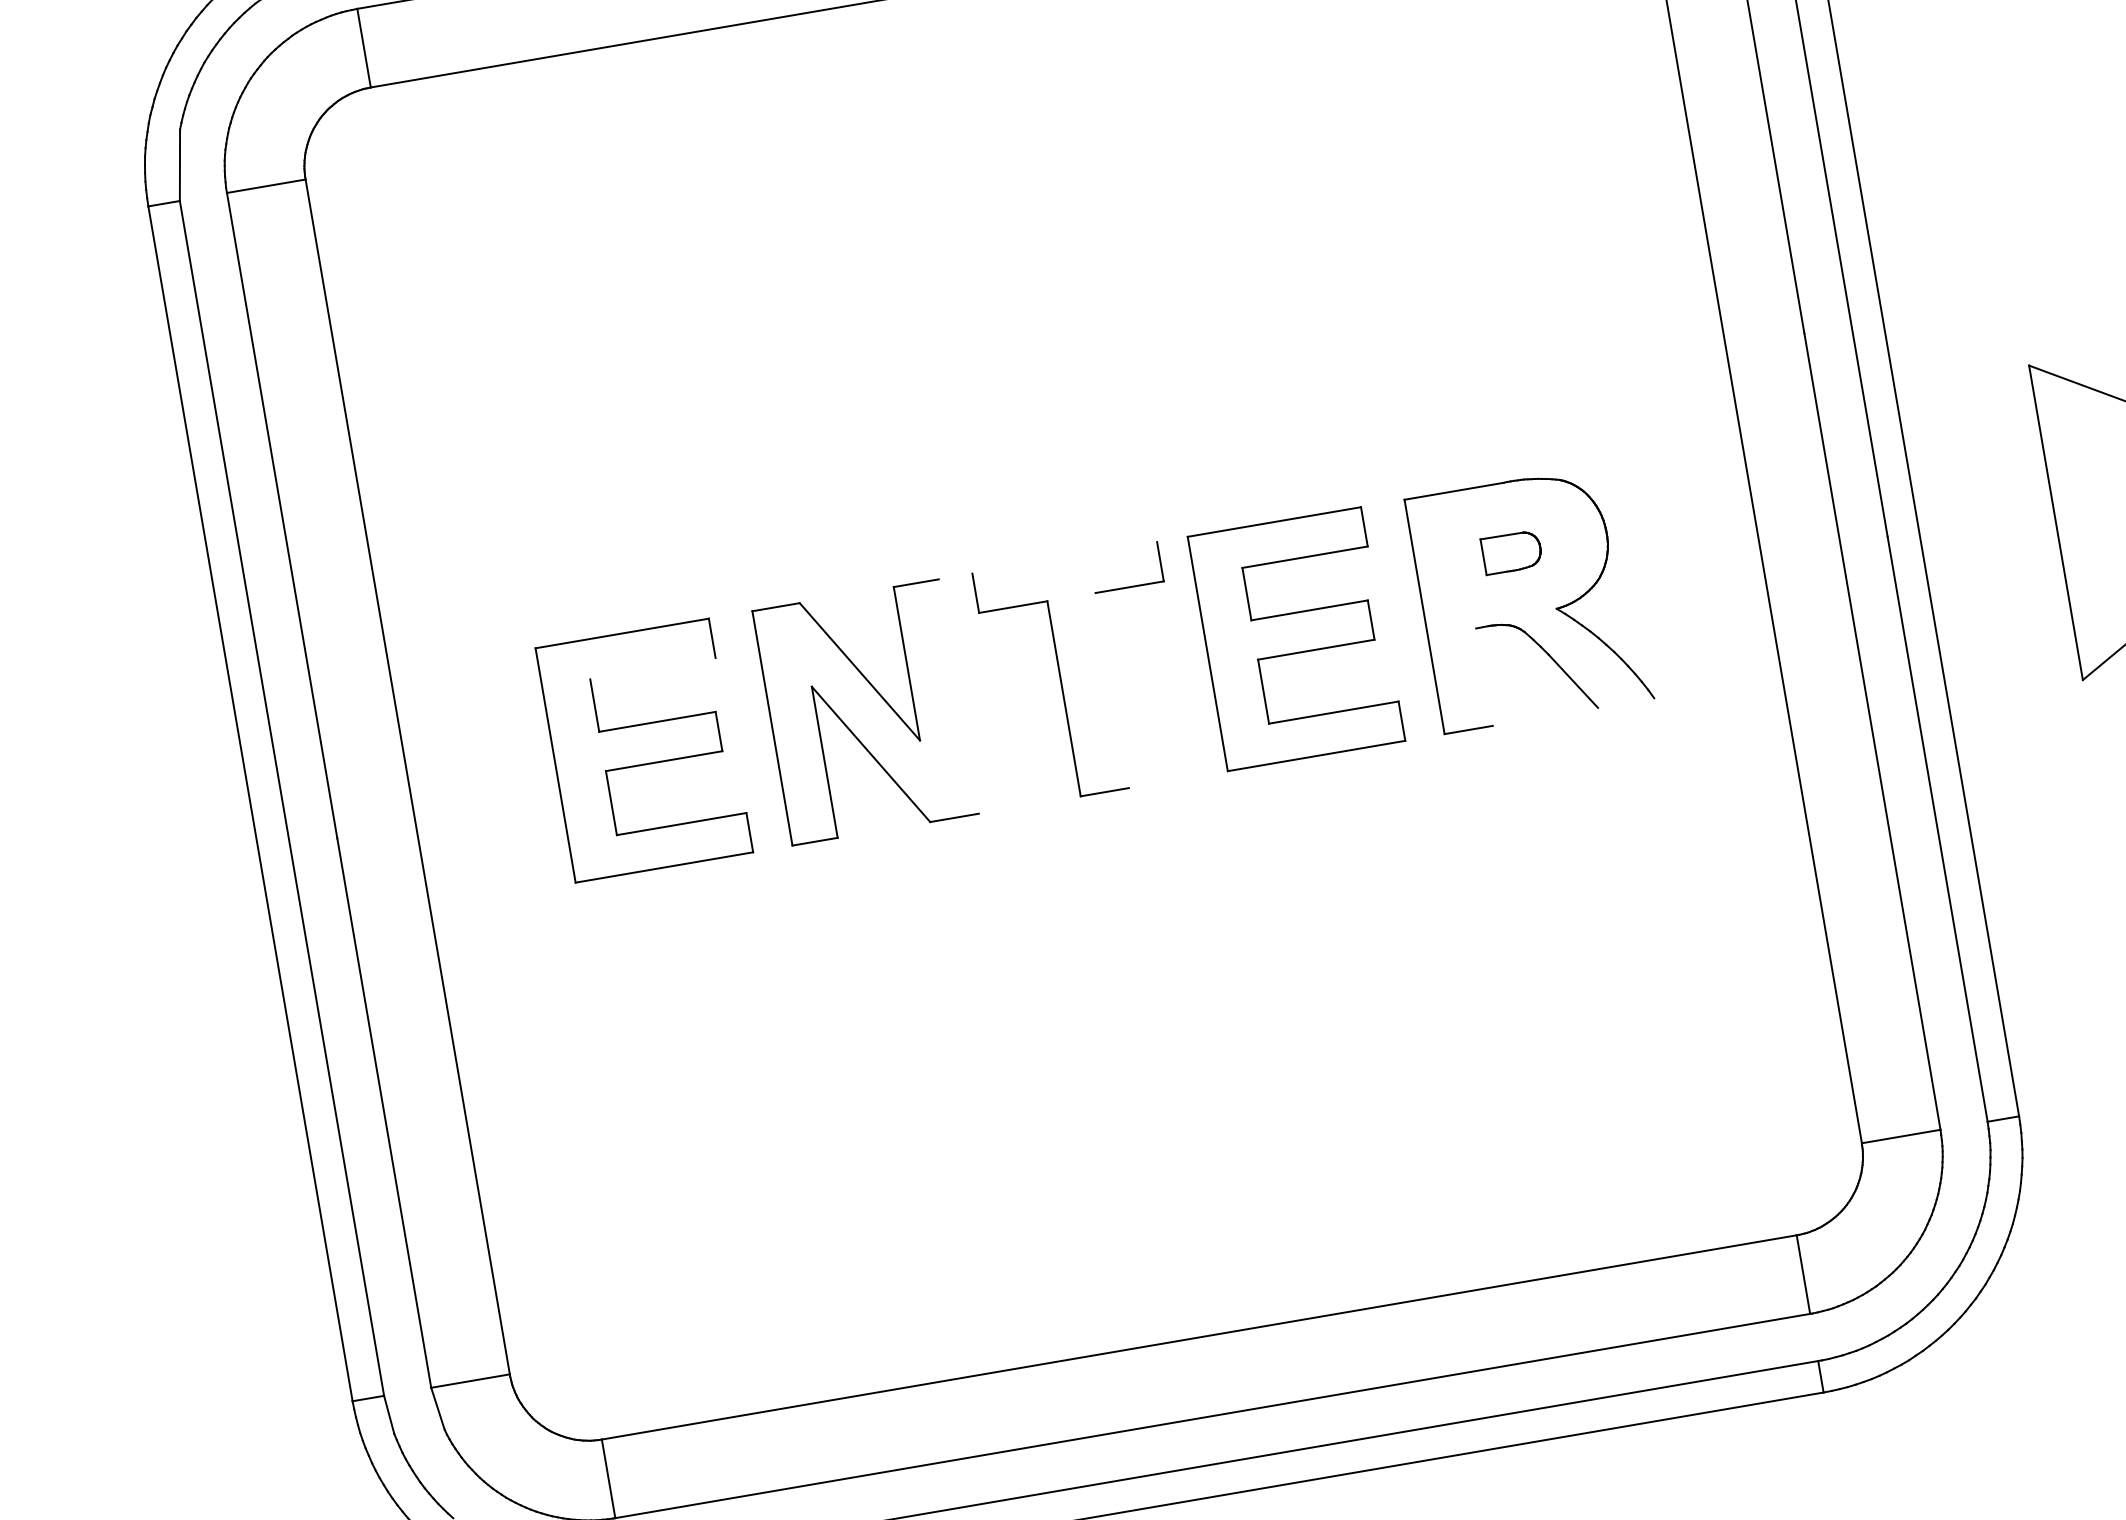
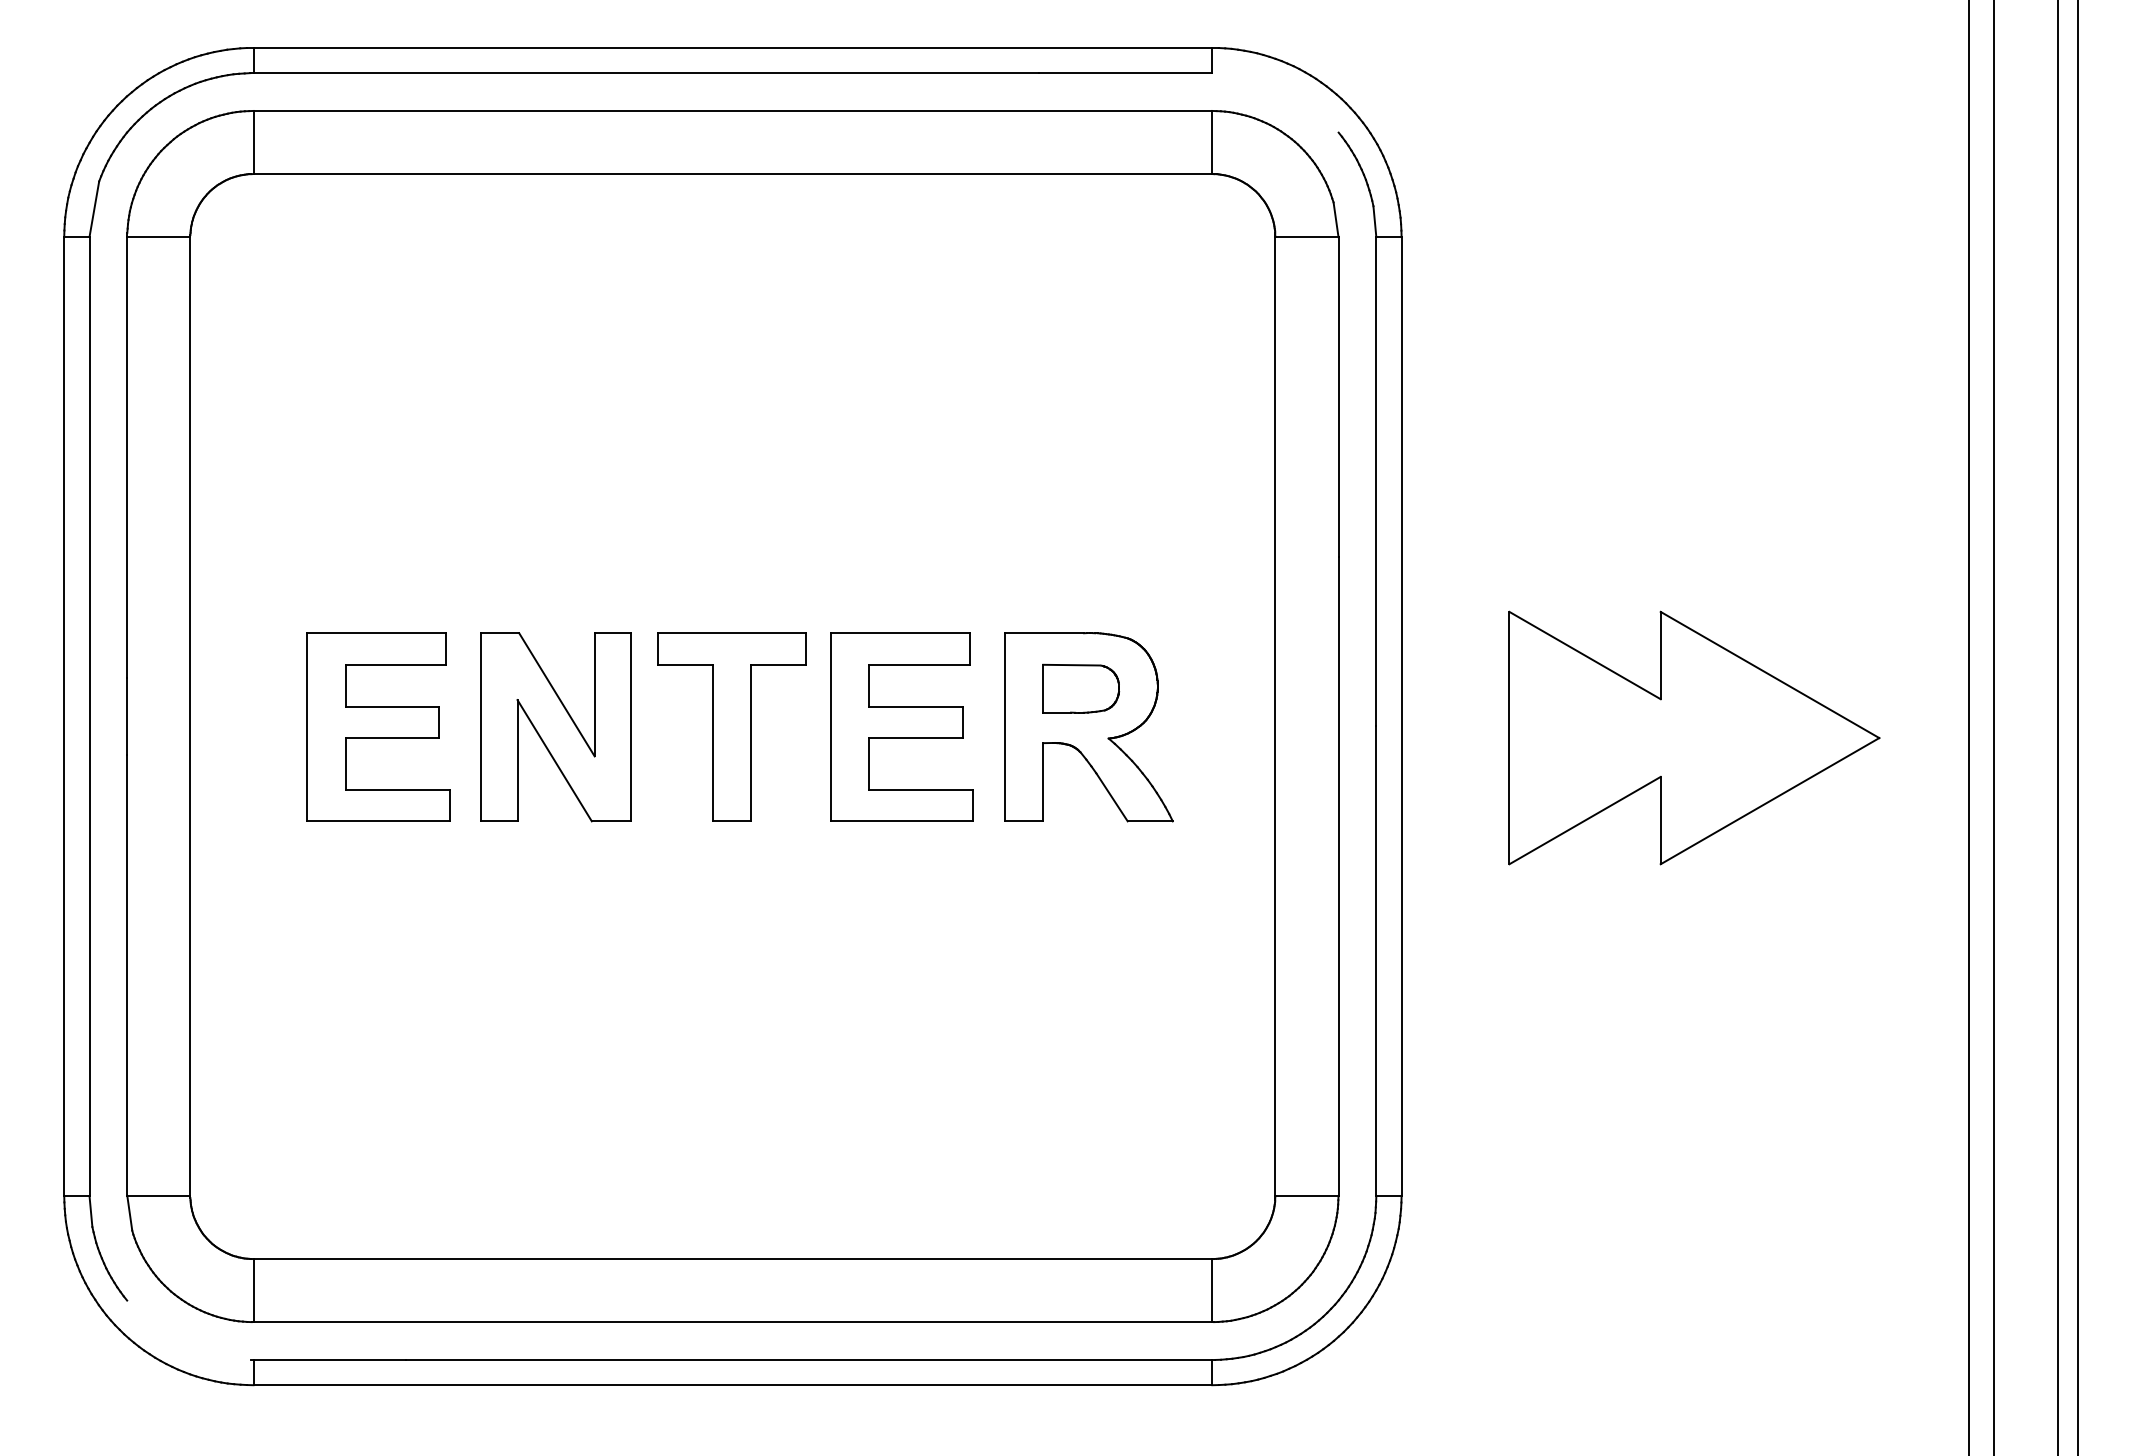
part: (1512, 552) -> (1081, 688), size x1.67
line: (1064, 558) -> (731, 633), added
line: (652, 668) -> (395, 664), added
line: (1484, 677) -> (1043, 782), added
line: (1112, 689) -> (751, 742), added
line: (958, 696) -> (630, 727), added
line: (1625, 703) -> (1149, 821), added

